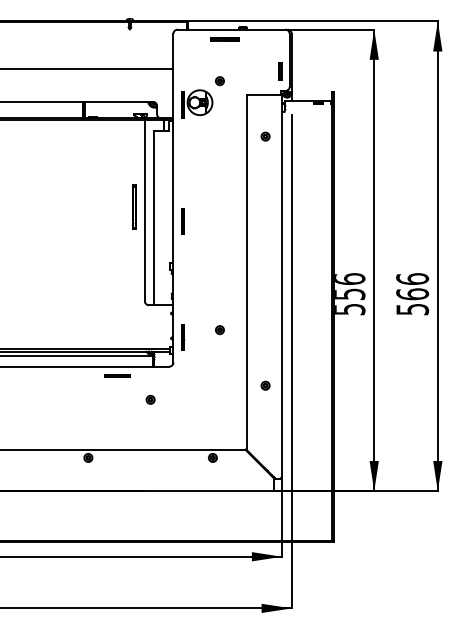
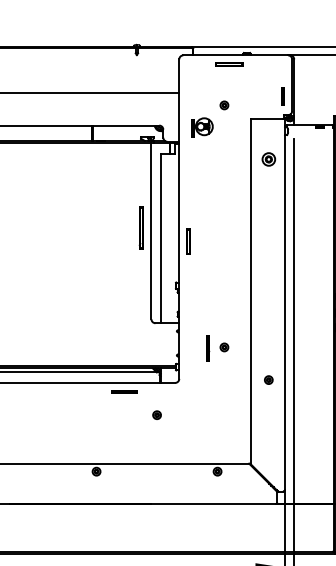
part: (197, 103) -> (202, 127), size x0.7
part: (265, 136) -> (268, 159), size x1.6
line: (183, 337) -> (208, 348), moved
part: (265, 385) -> (268, 379), moved

